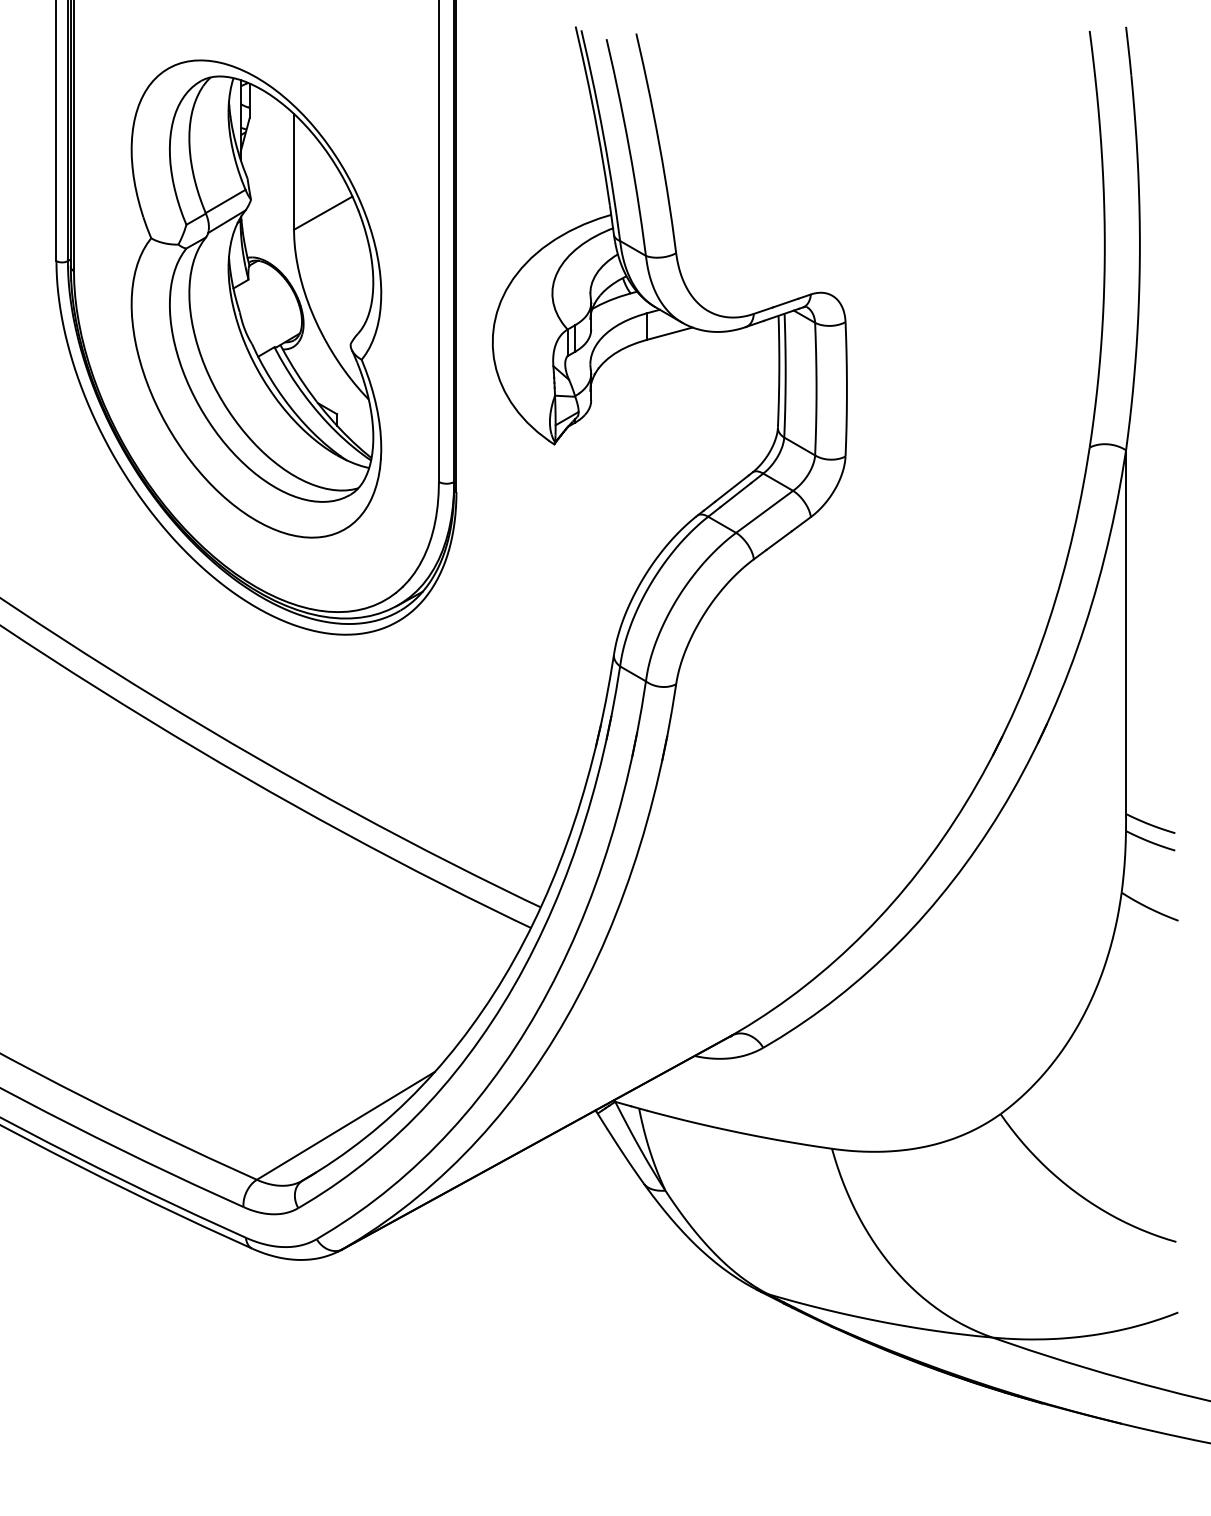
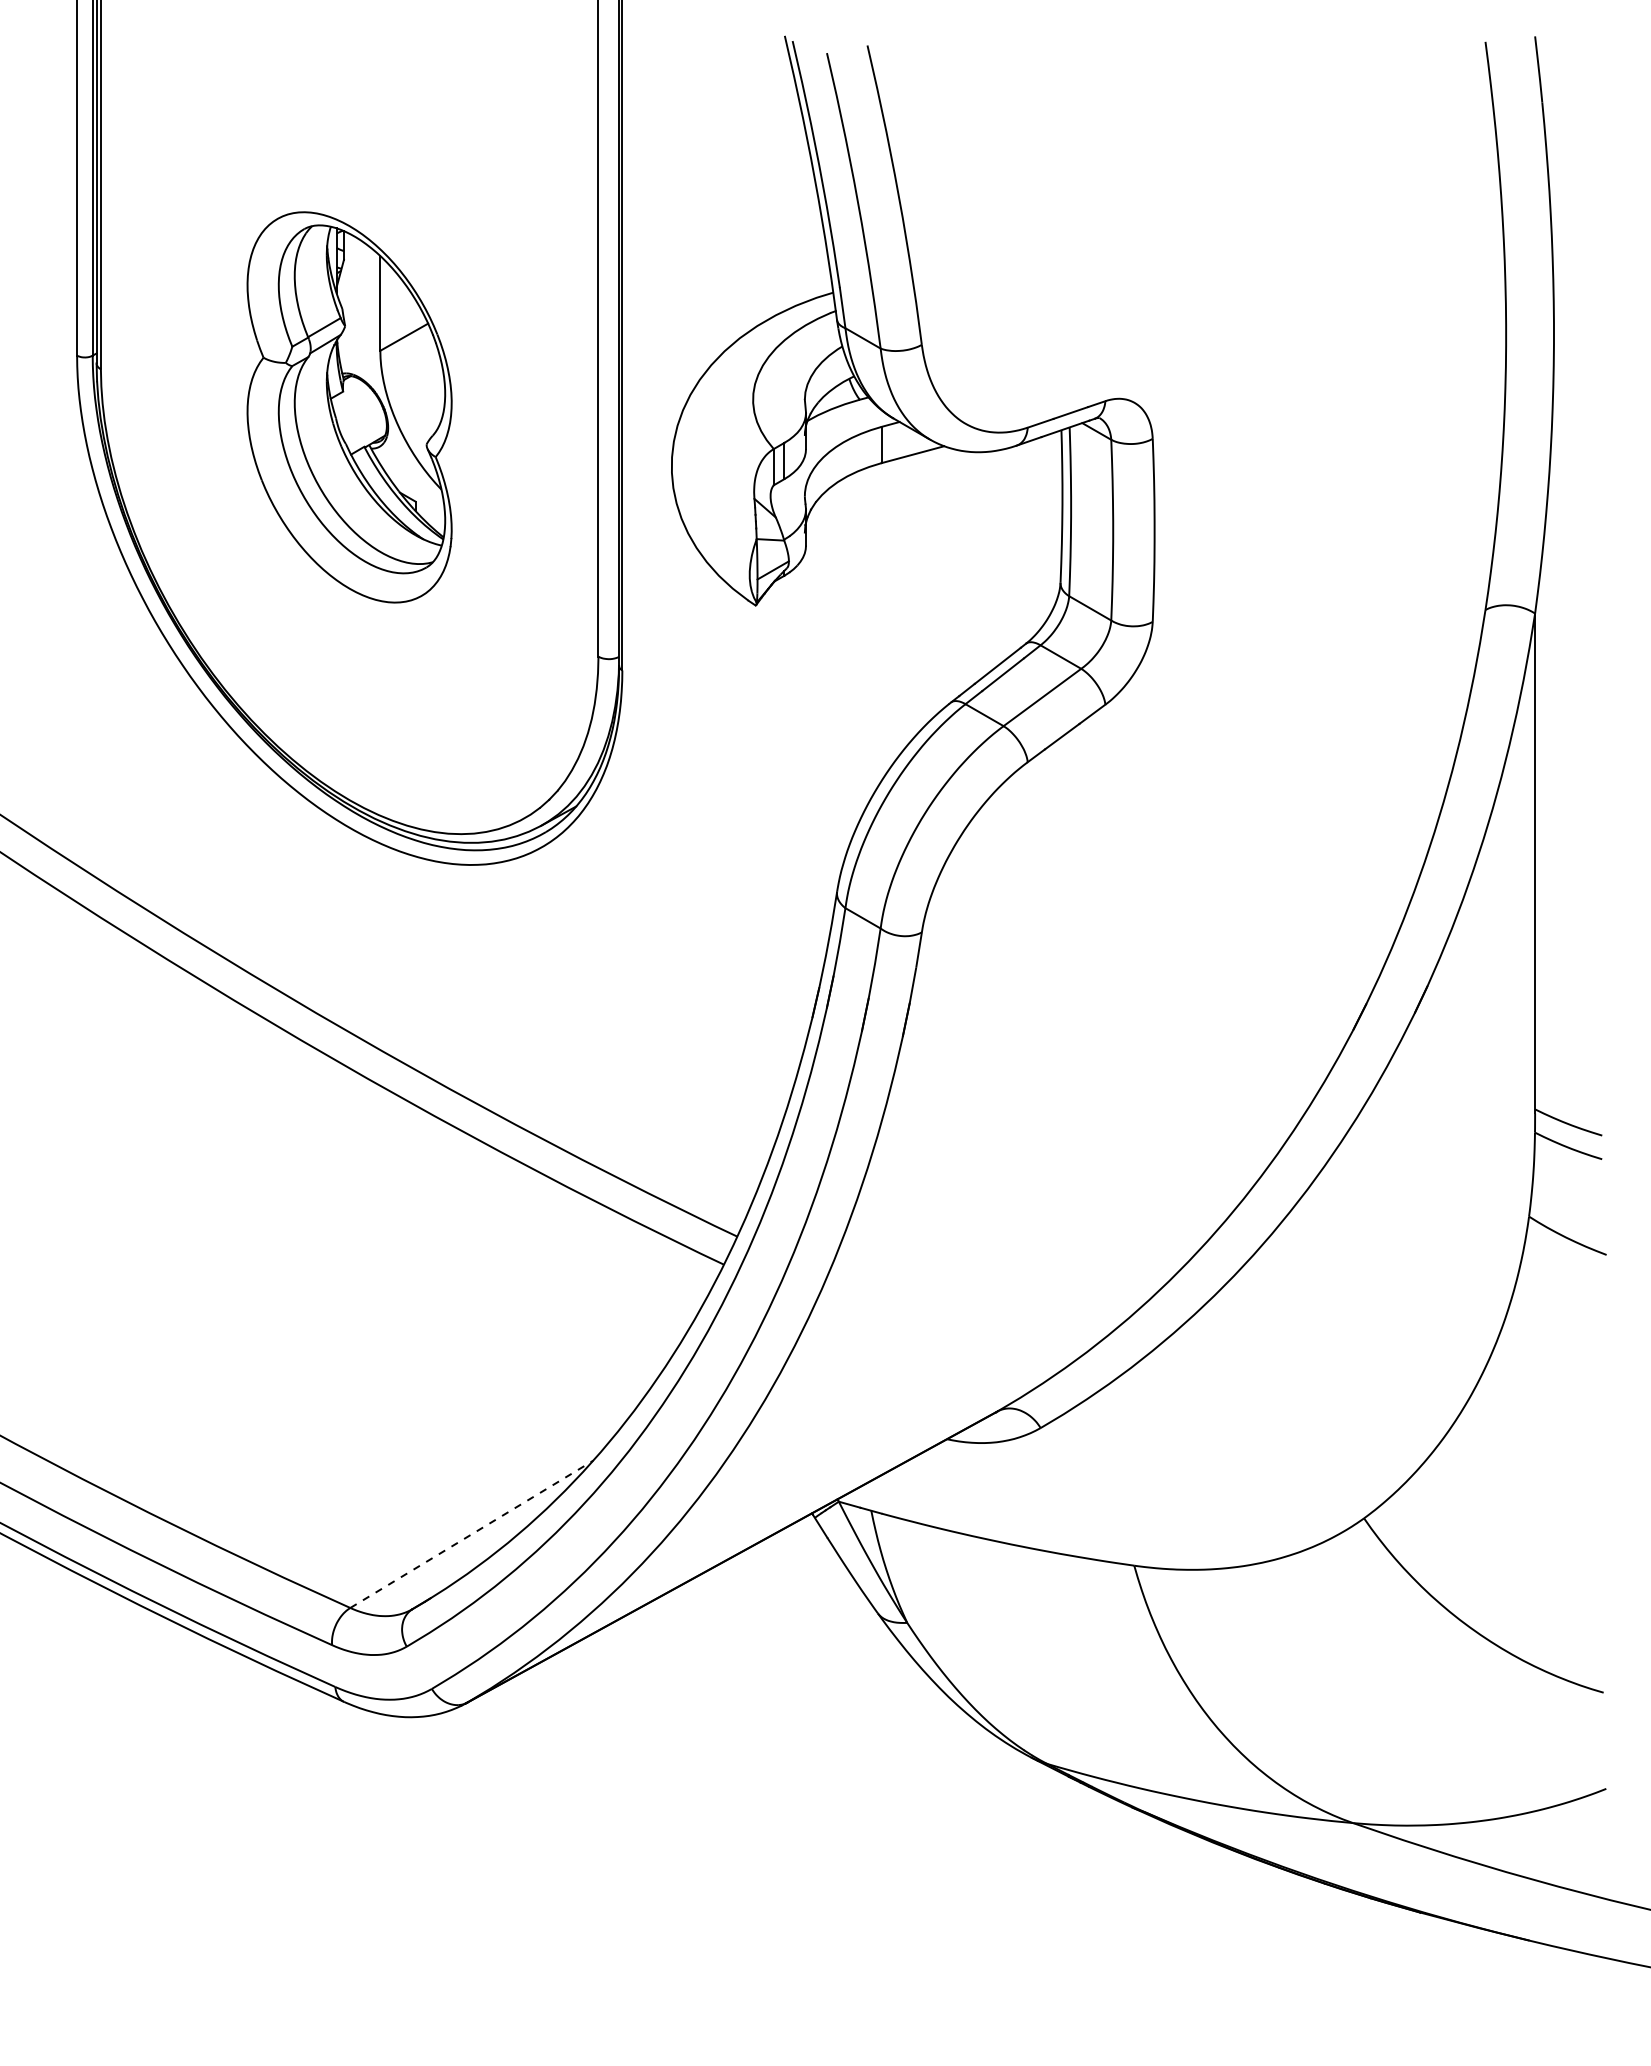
part: (256, 299) -> (349, 407), size x0.6
line: (345, 1125) -> (471, 1534), solid -> dashed

